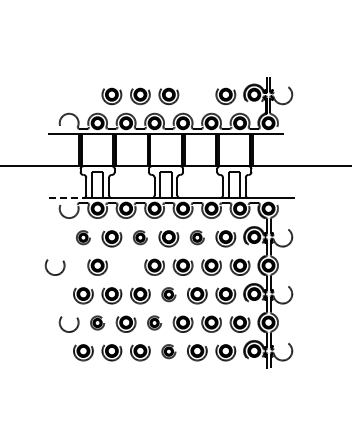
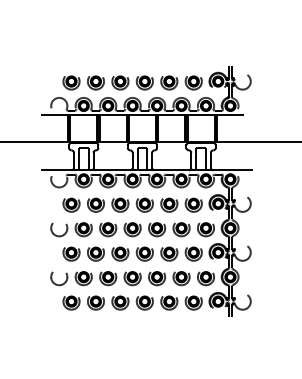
part: (83, 96) -> (71, 83), added
part: (197, 96) -> (169, 83), added
line: (69, 198) -> (59, 170), dashed -> solid
part: (83, 238) -> (71, 204), size x1.43
part: (140, 238) -> (120, 204), size x1.43
part: (197, 238) -> (169, 204), size x1.43
part: (125, 266) -> (107, 228), added
circle: (54, 267) -> (58, 229), moved
part: (168, 295) -> (144, 253), size x1.43
part: (97, 323) -> (83, 277), size x1.43
part: (154, 323) -> (132, 277), size x1.43
part: (168, 352) -> (144, 302), size x1.43

